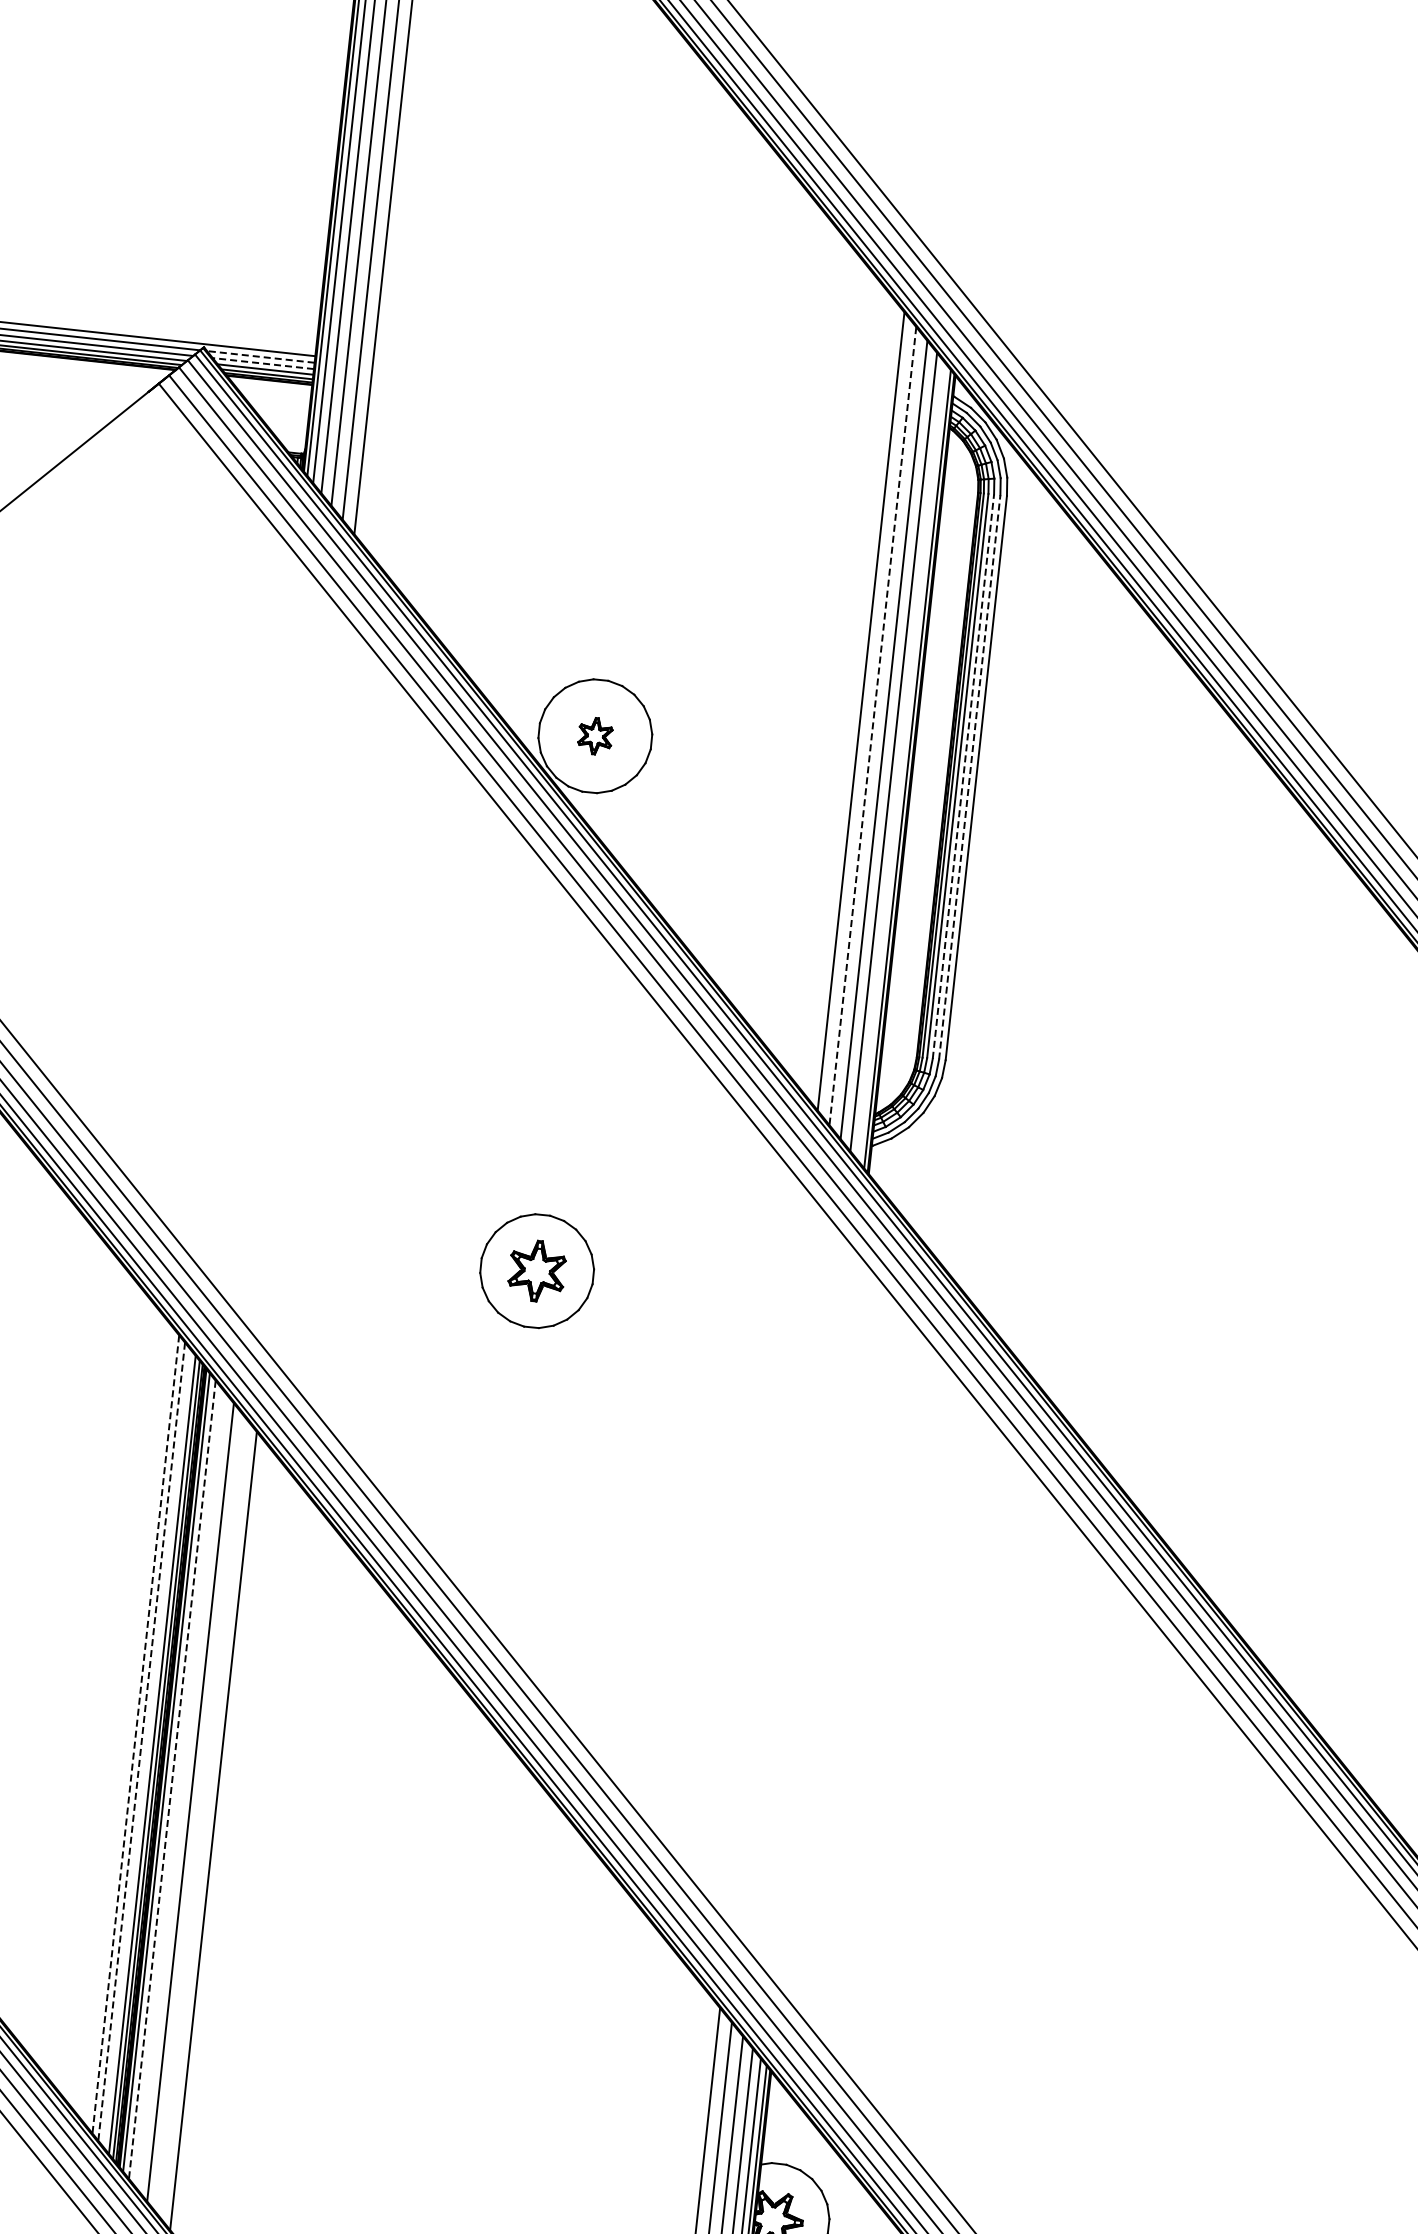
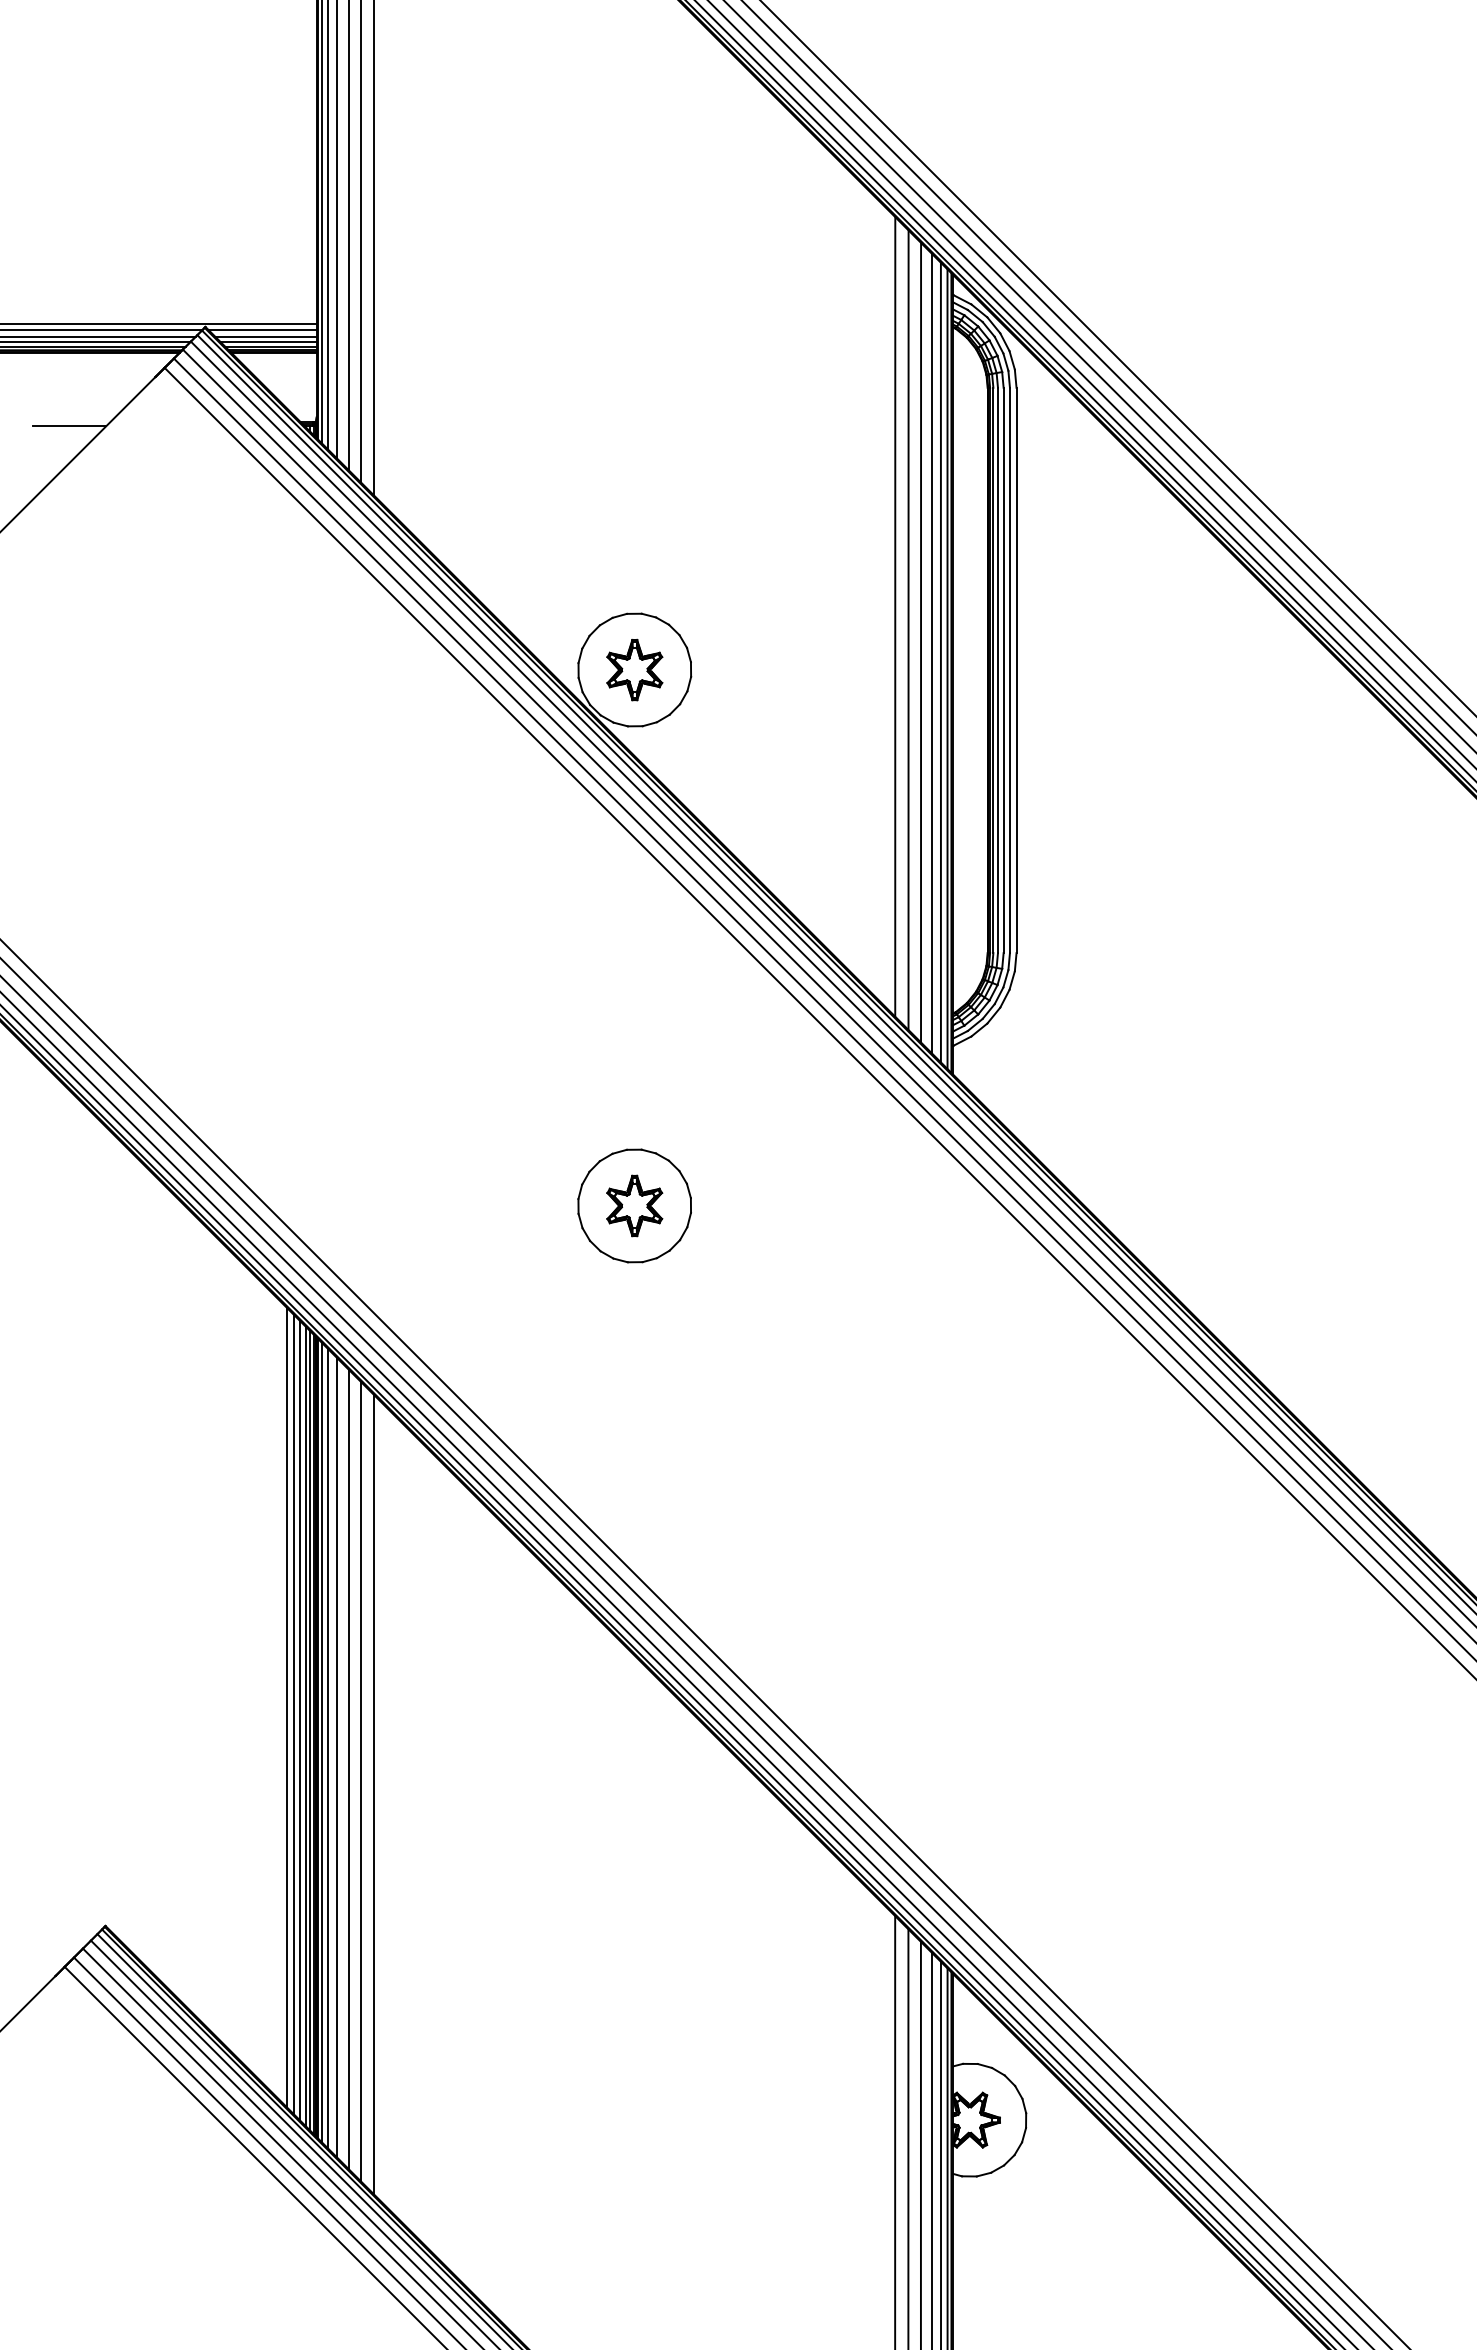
line: (260, 356) -> (262, 330), dashed -> solid
line: (262, 363) -> (265, 336), dashed -> solid
line: (57, 431) -> (69, 426), added
line: (872, 726) -> (908, 630), dashed -> solid
part: (595, 735) -> (634, 669), size x1.67
line: (901, 761) -> (940, 662), added
line: (963, 776) -> (1003, 670), dashed -> solid
line: (969, 777) -> (1009, 670), dashed -> solid
line: (136, 1734) -> (287, 1707), dashed -> solid
line: (141, 1741) -> (293, 1714), dashed -> solid
line: (147, 1748) -> (300, 1720), added
line: (172, 1779) -> (328, 1748), dashed -> solid
line: (180, 1789) -> (337, 1757), added
line: (202, 1815) -> (361, 1781), added

